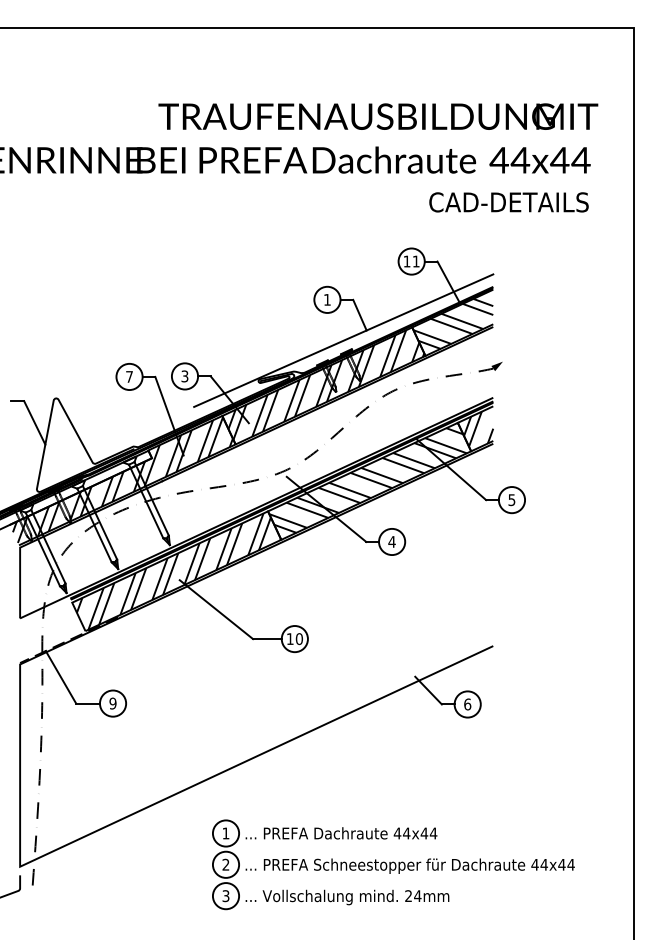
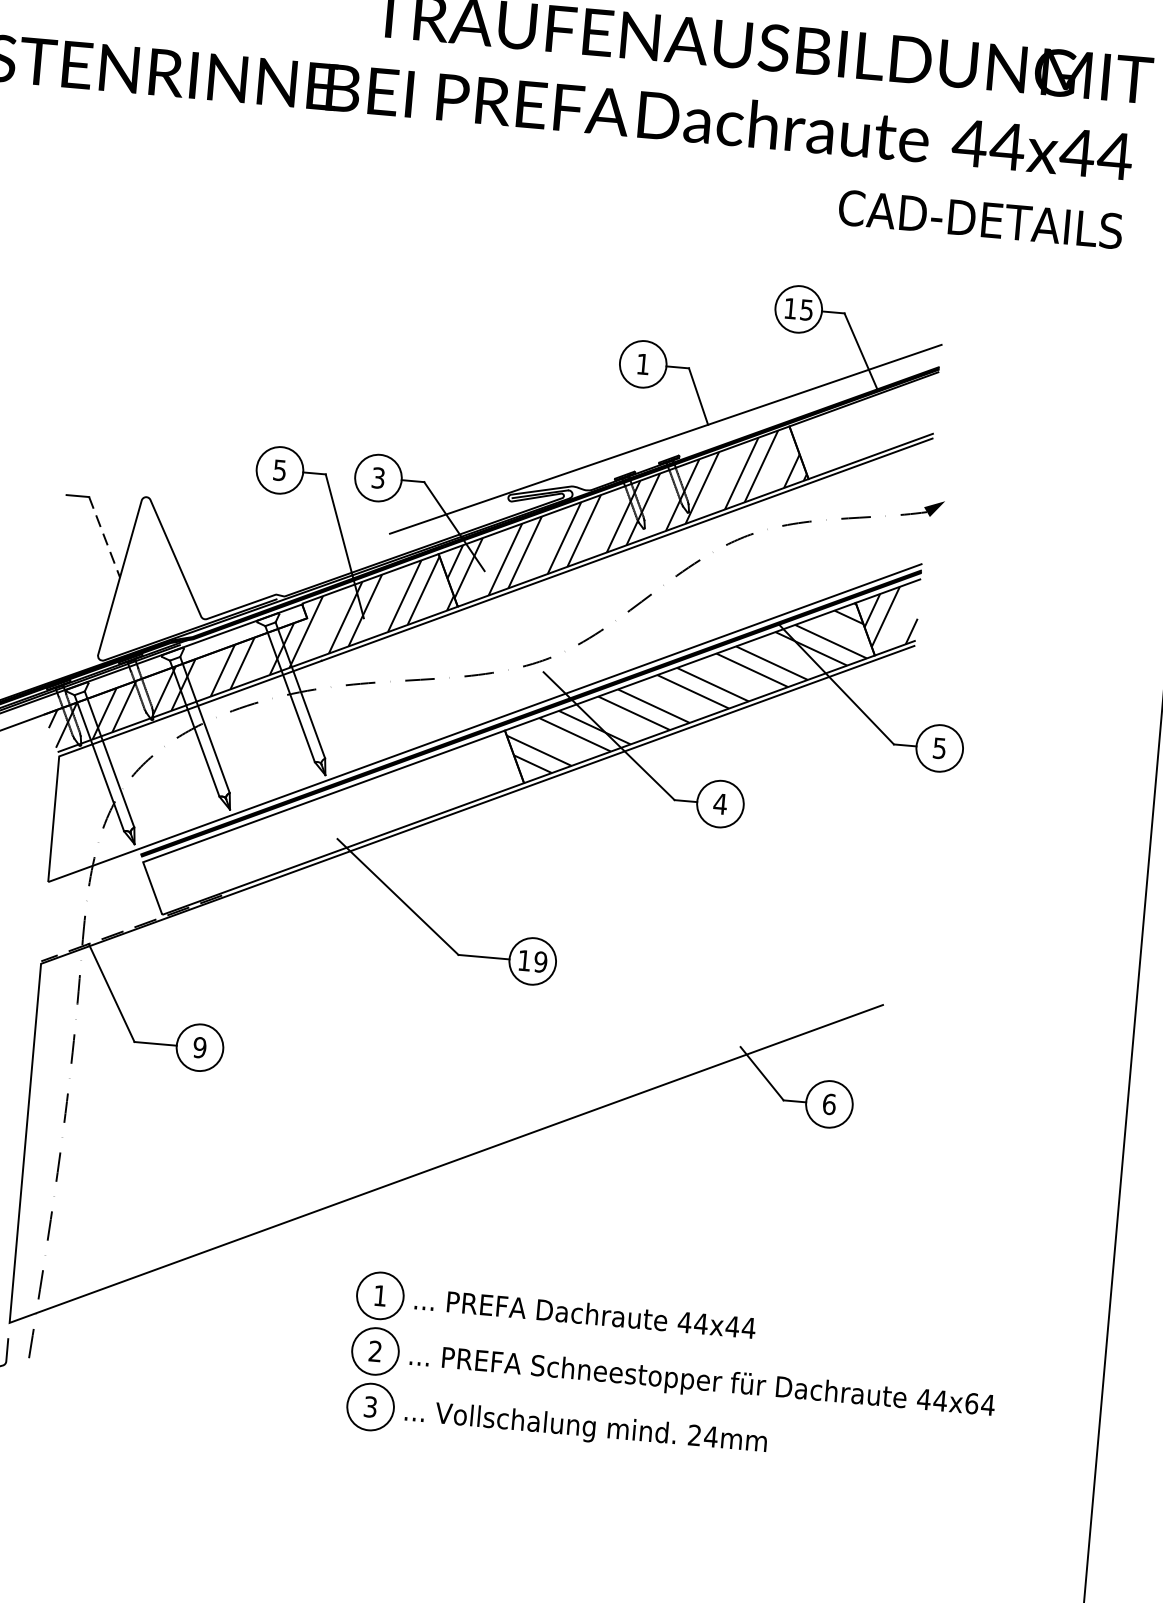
text: (415, 261) -> (805, 309), 11 -> 15
hatch: (453, 323) -> (863, 425), removed
text: (129, 376) -> (279, 469), 7 -> 5
line: (34, 423) -> (104, 538), solid -> dashed
hatch: (178, 571) -> (336, 823), removed
text: (298, 639) -> (539, 962), 10 -> 19
text: (561, 864) -> (971, 1403), 44x44 -> 44x64

